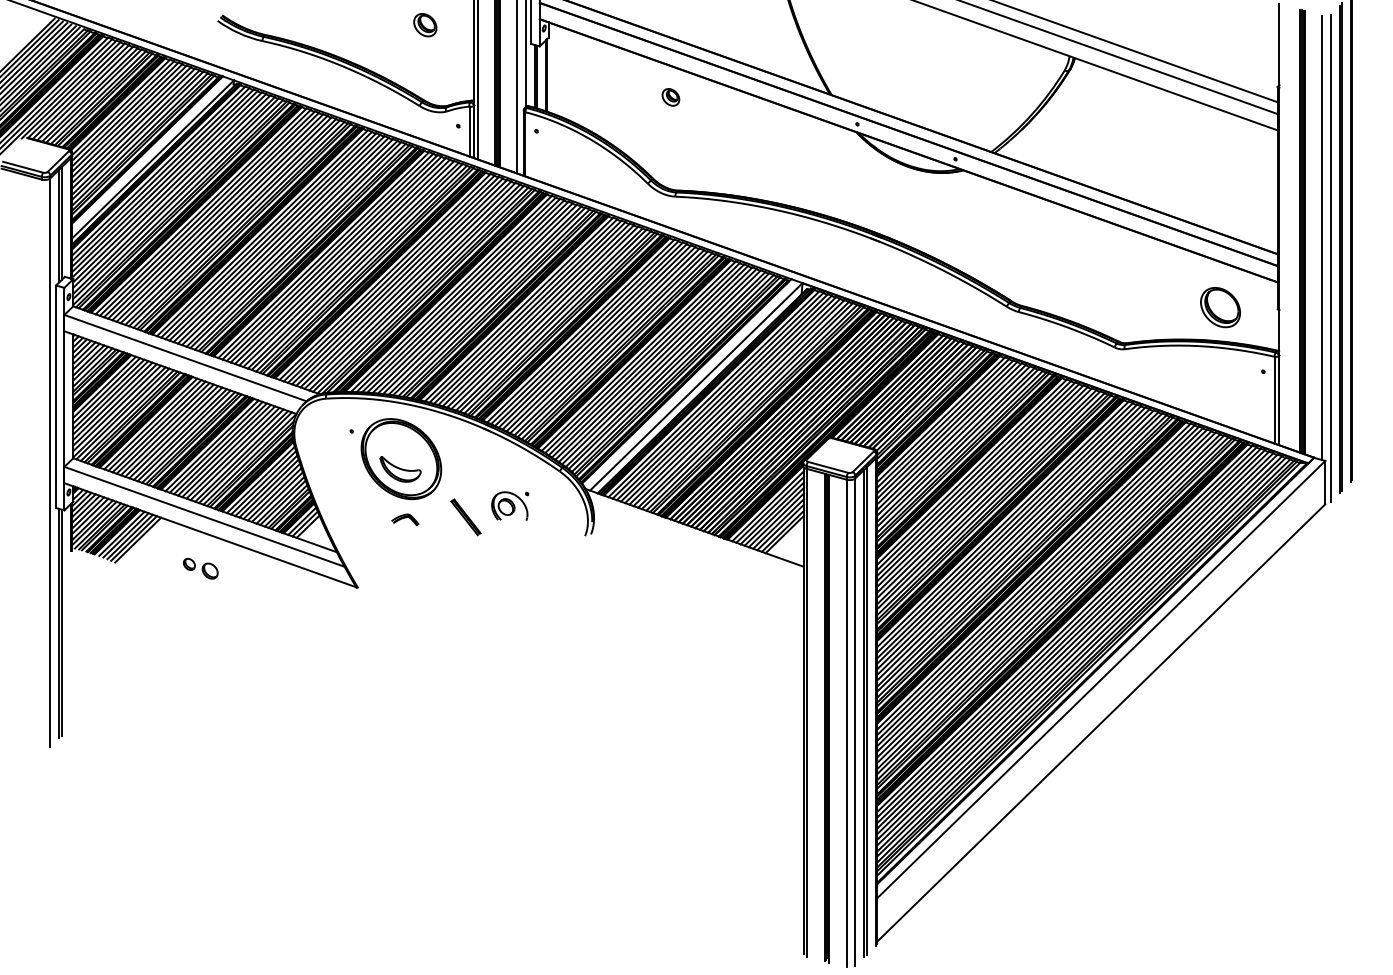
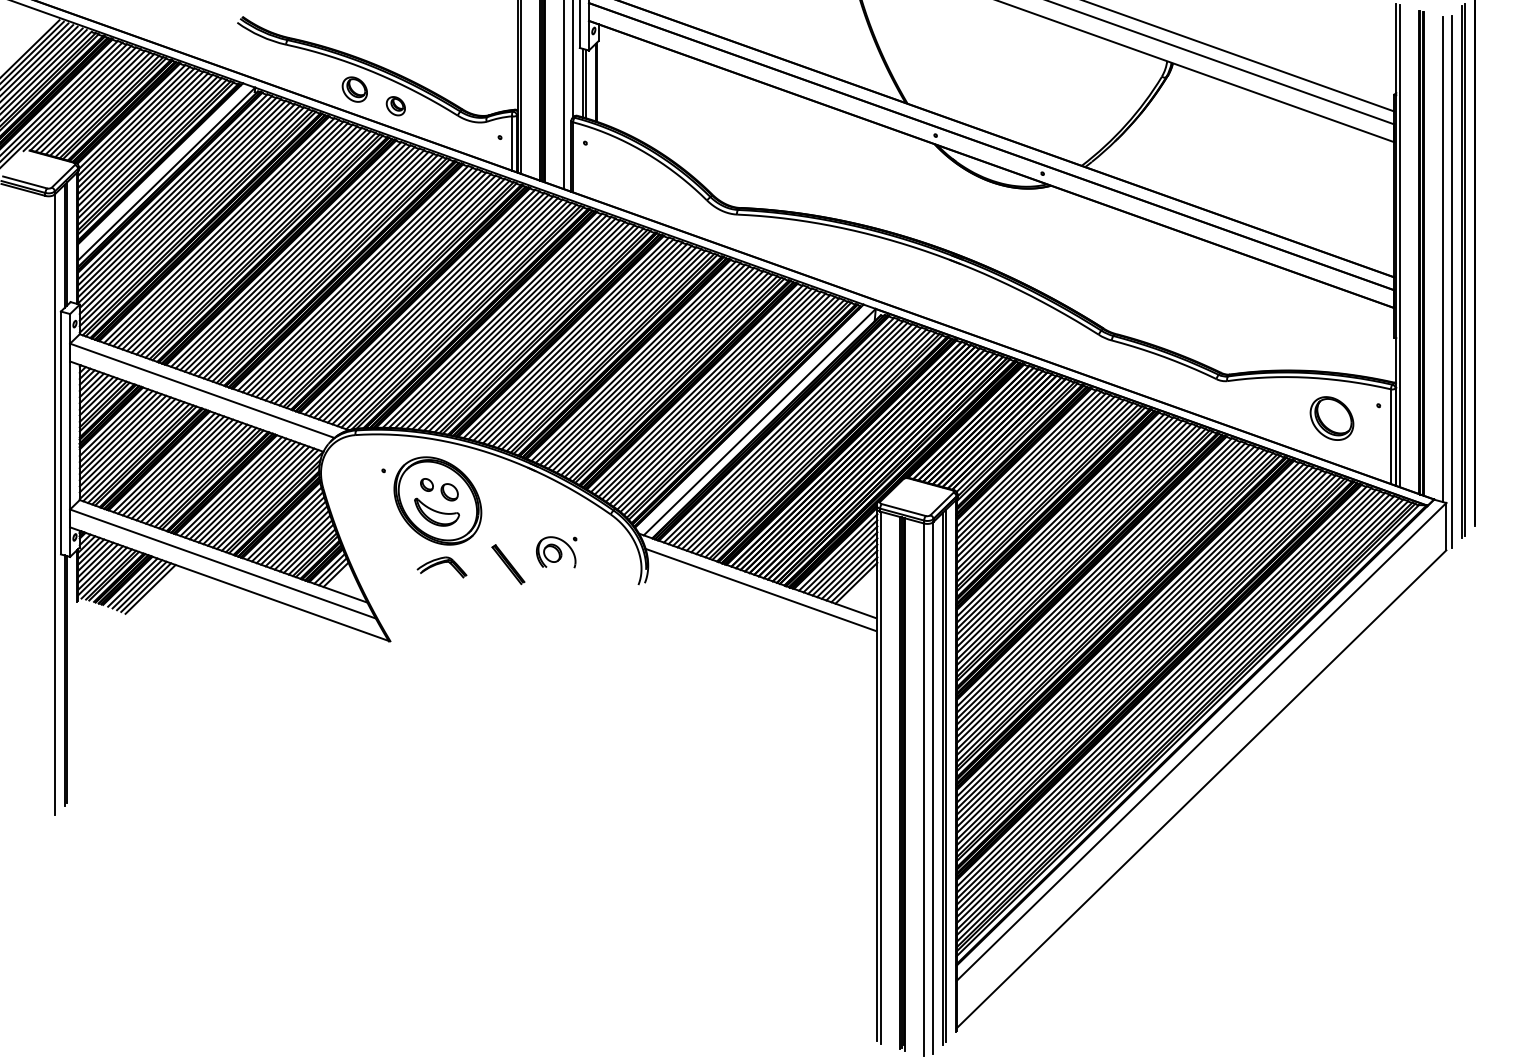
part: (425, 25) -> (355, 89), moved
part: (670, 97) -> (395, 106), moved
line: (1282, 225) -> (1399, 246), added
part: (1220, 307) -> (1331, 418), moved
part: (405, 519) -> (442, 566), size x1.67
line: (696, 540) -> (760, 589), added
part: (200, 568) -> (439, 489), moved

